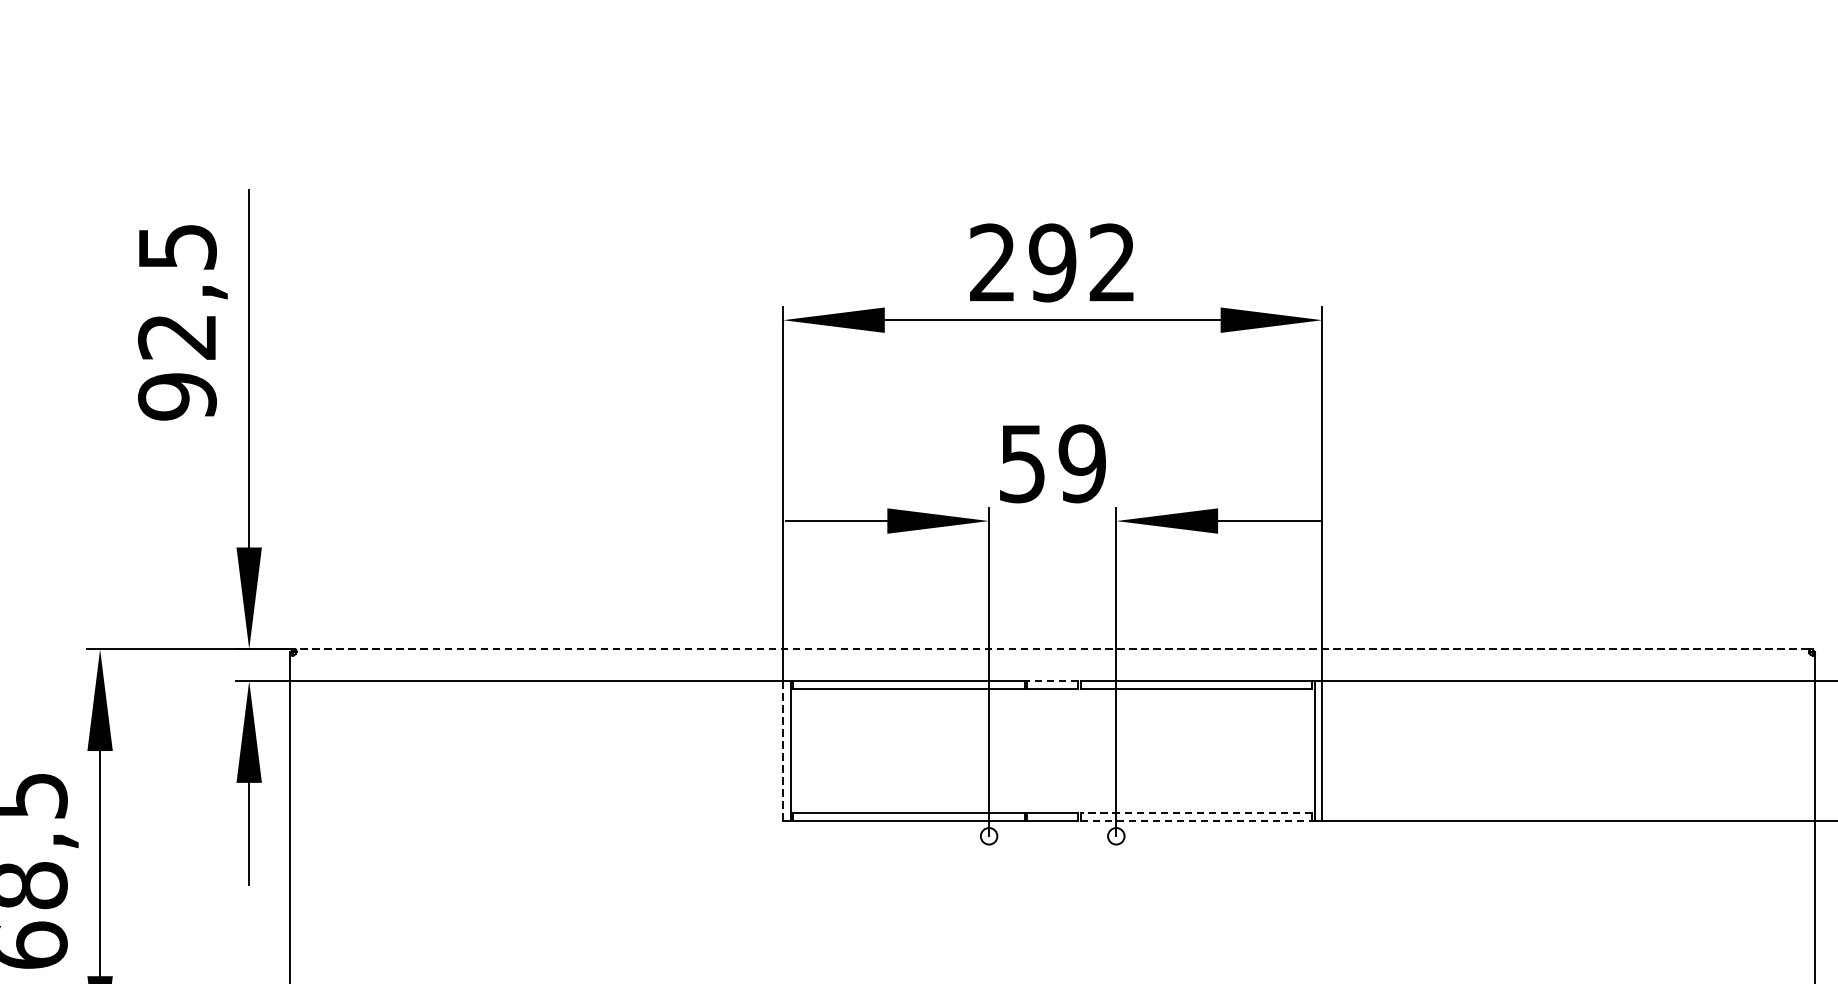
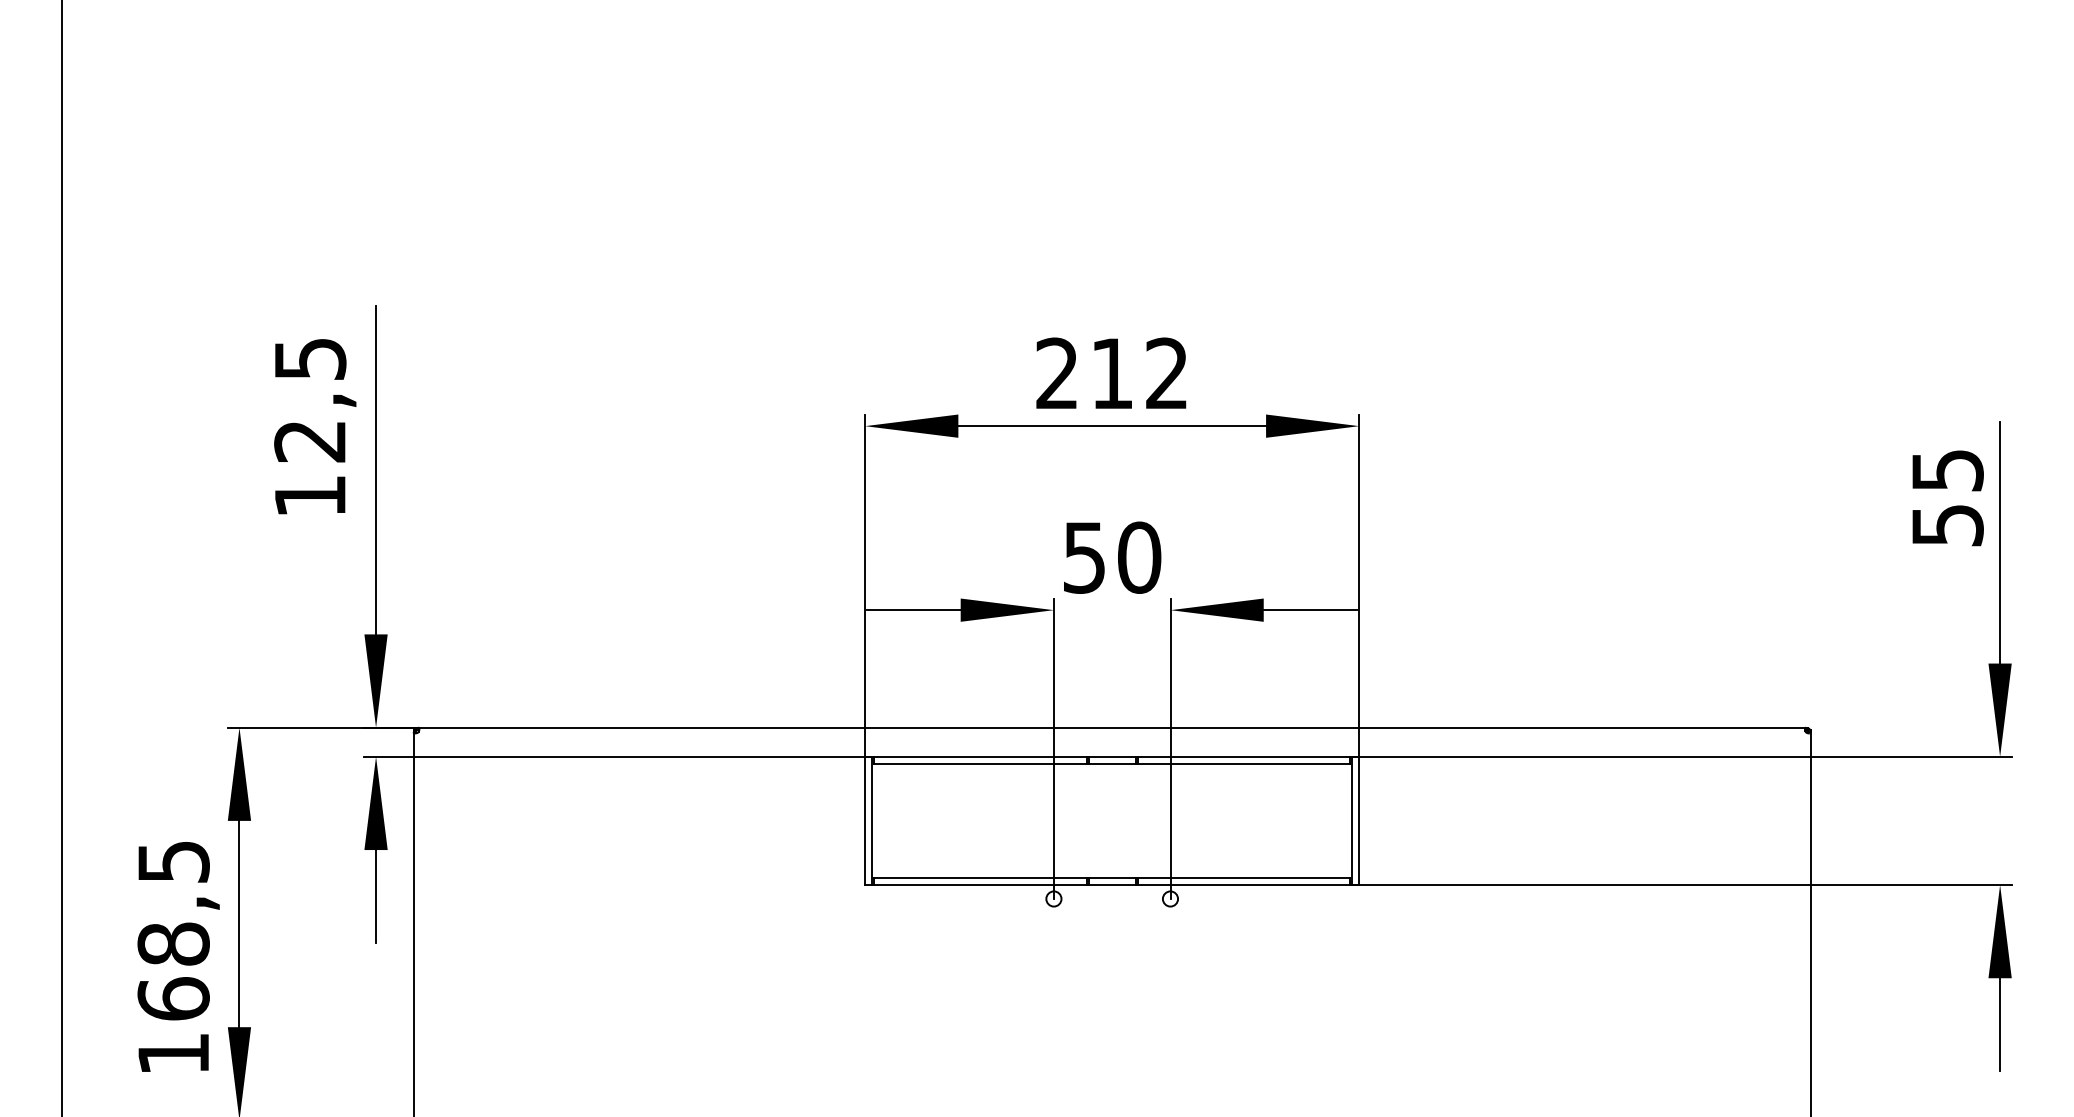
text: (1051, 262) -> (1111, 373), 292 -> 212
text: (177, 396) -> (310, 496), 92,5 -> 12,5
text: (1082, 463) -> (1139, 557), 59 -> 50
line: (1053, 649) -> (1112, 727), dashed -> solid
line: (1051, 680) -> (1111, 756), dashed -> solid
line: (783, 751) -> (865, 821), dashed -> solid
line: (1196, 813) -> (1243, 878), dashed -> solid
line: (1197, 821) -> (1244, 885), dashed -> solid

